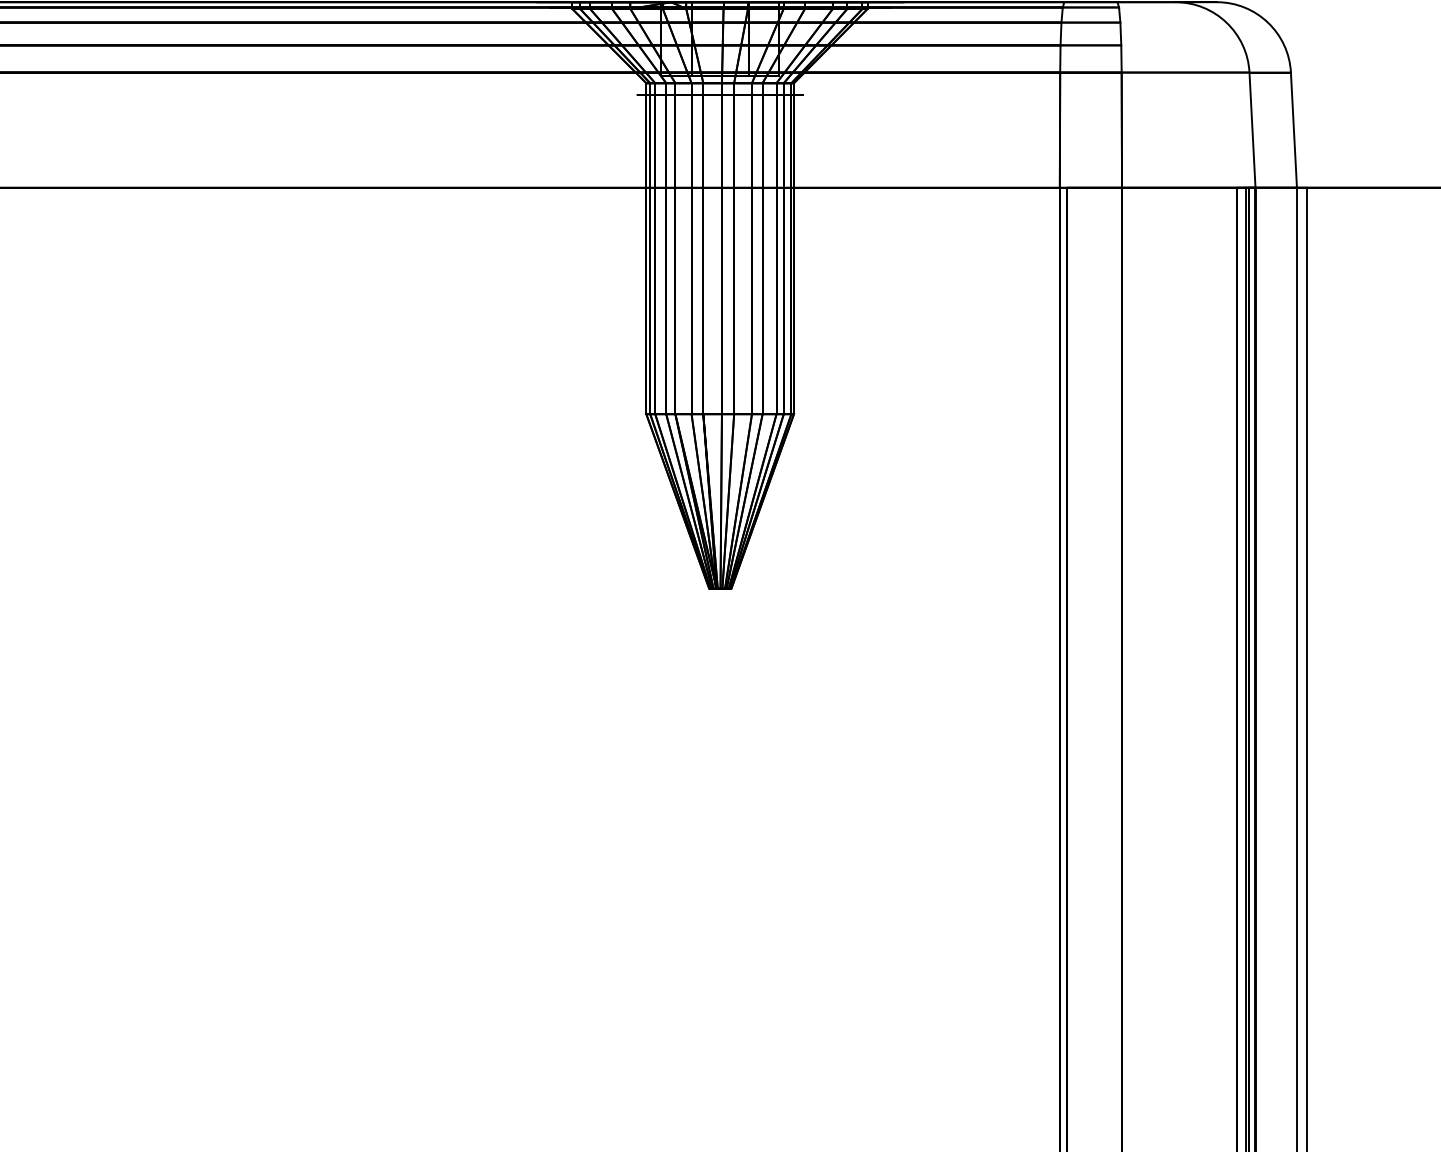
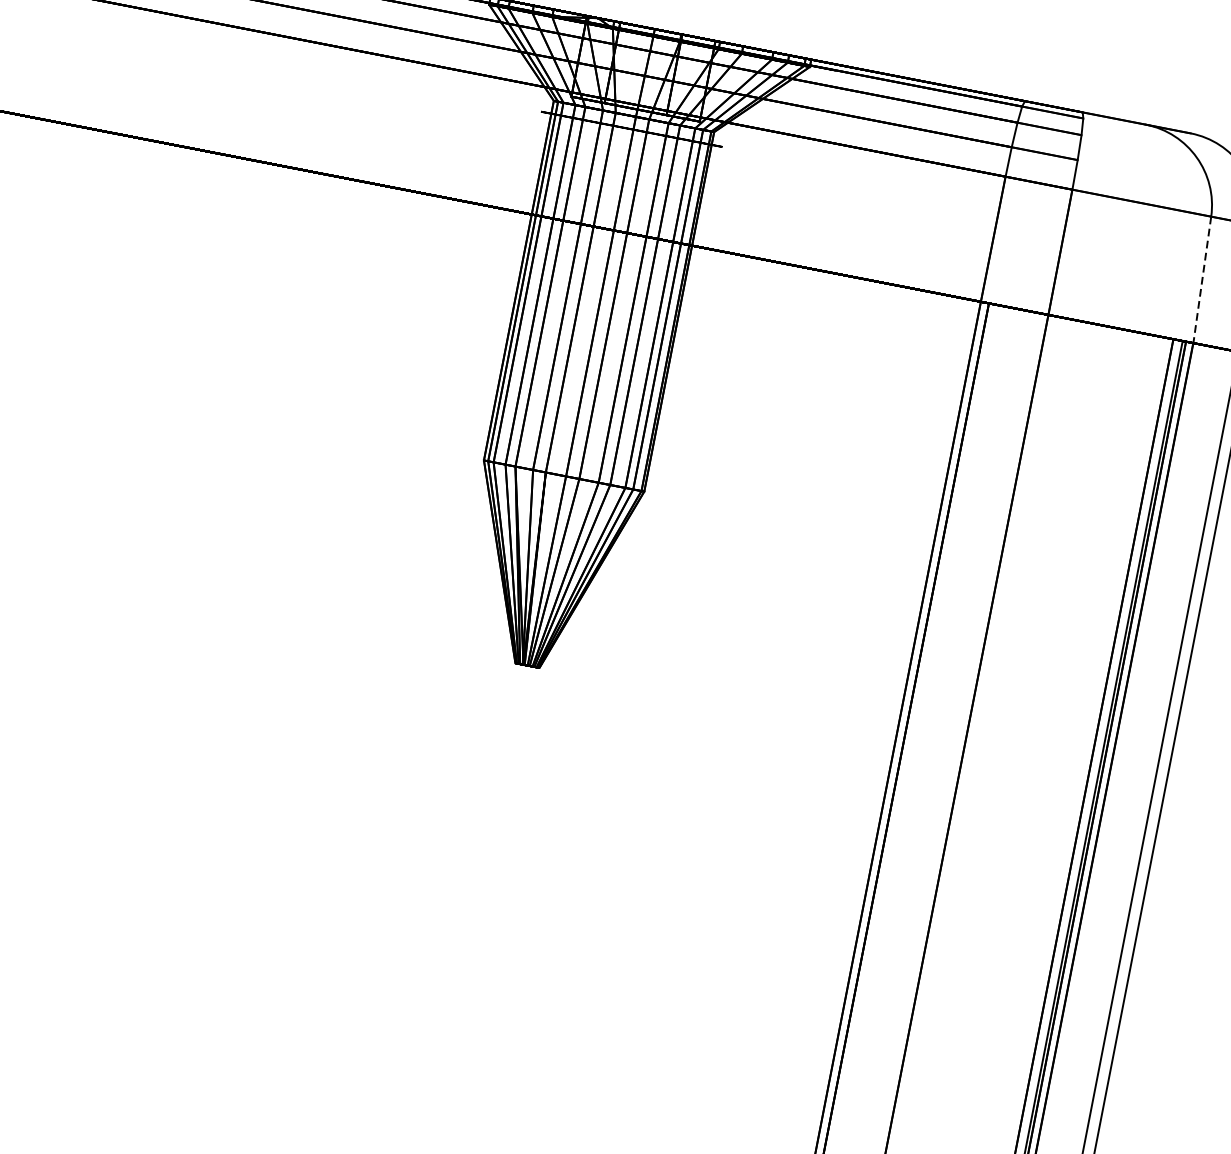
line: (1252, 130) -> (1202, 280), solid -> dashed

